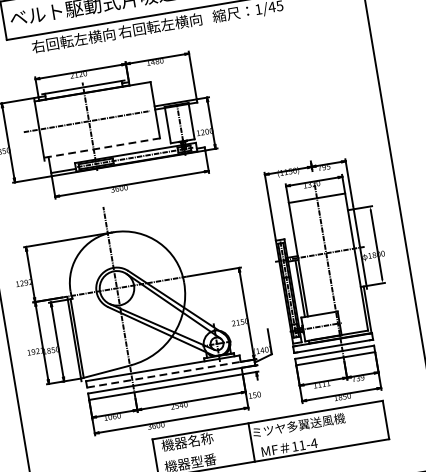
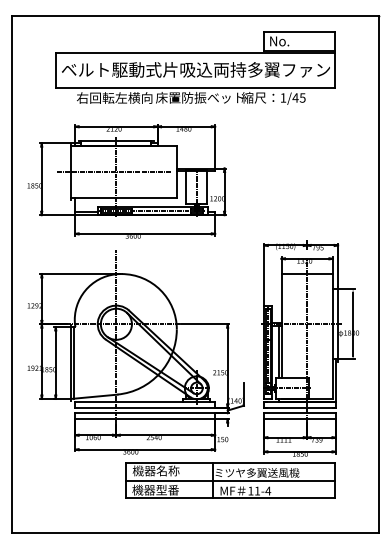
text: (166, 24) -> (199, 97), 右回転左横向 -> 床置防振ベット
line: (101, 147) -> (123, 197), dashed -> solid
line: (164, 374) -> (145, 407), dashed -> solid
line: (270, 438) -> (230, 480), added

